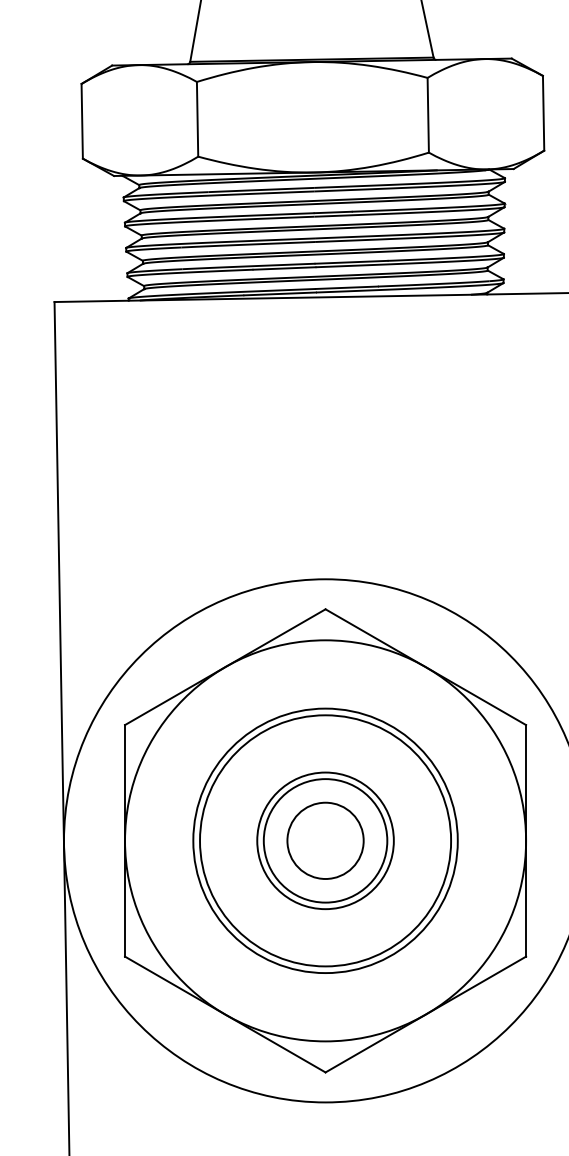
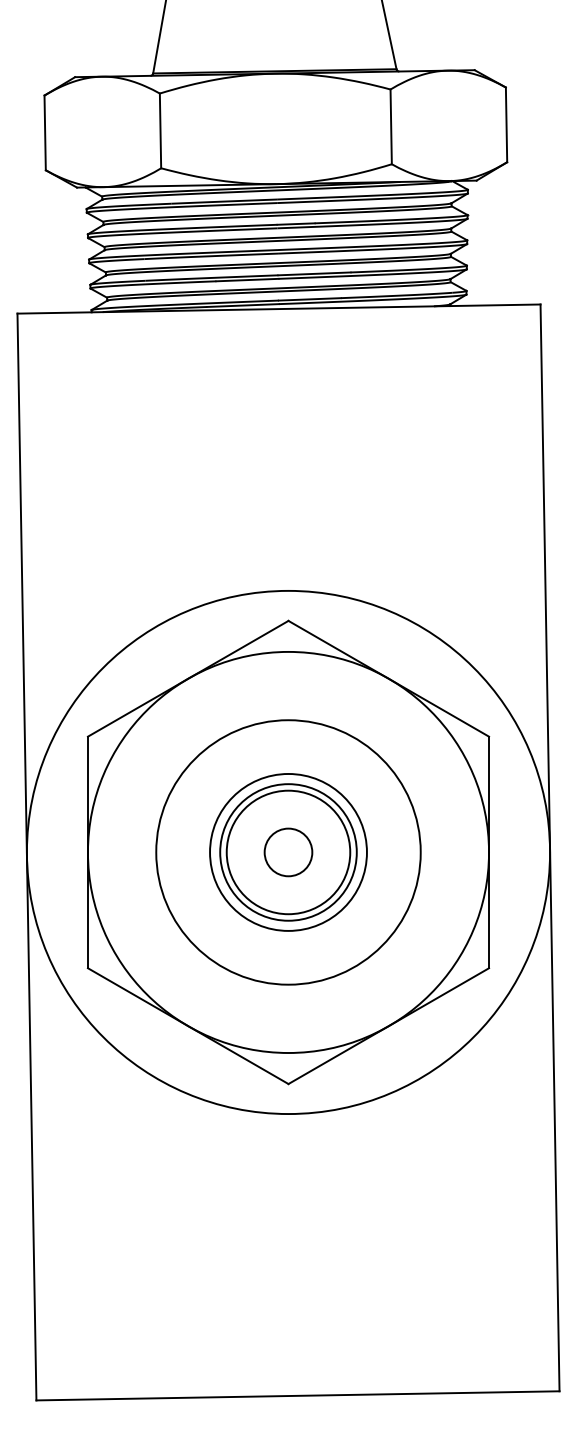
circle: (325, 839) -> (288, 851), size x0.62
circle: (325, 840) -> (288, 852), size x0.62

